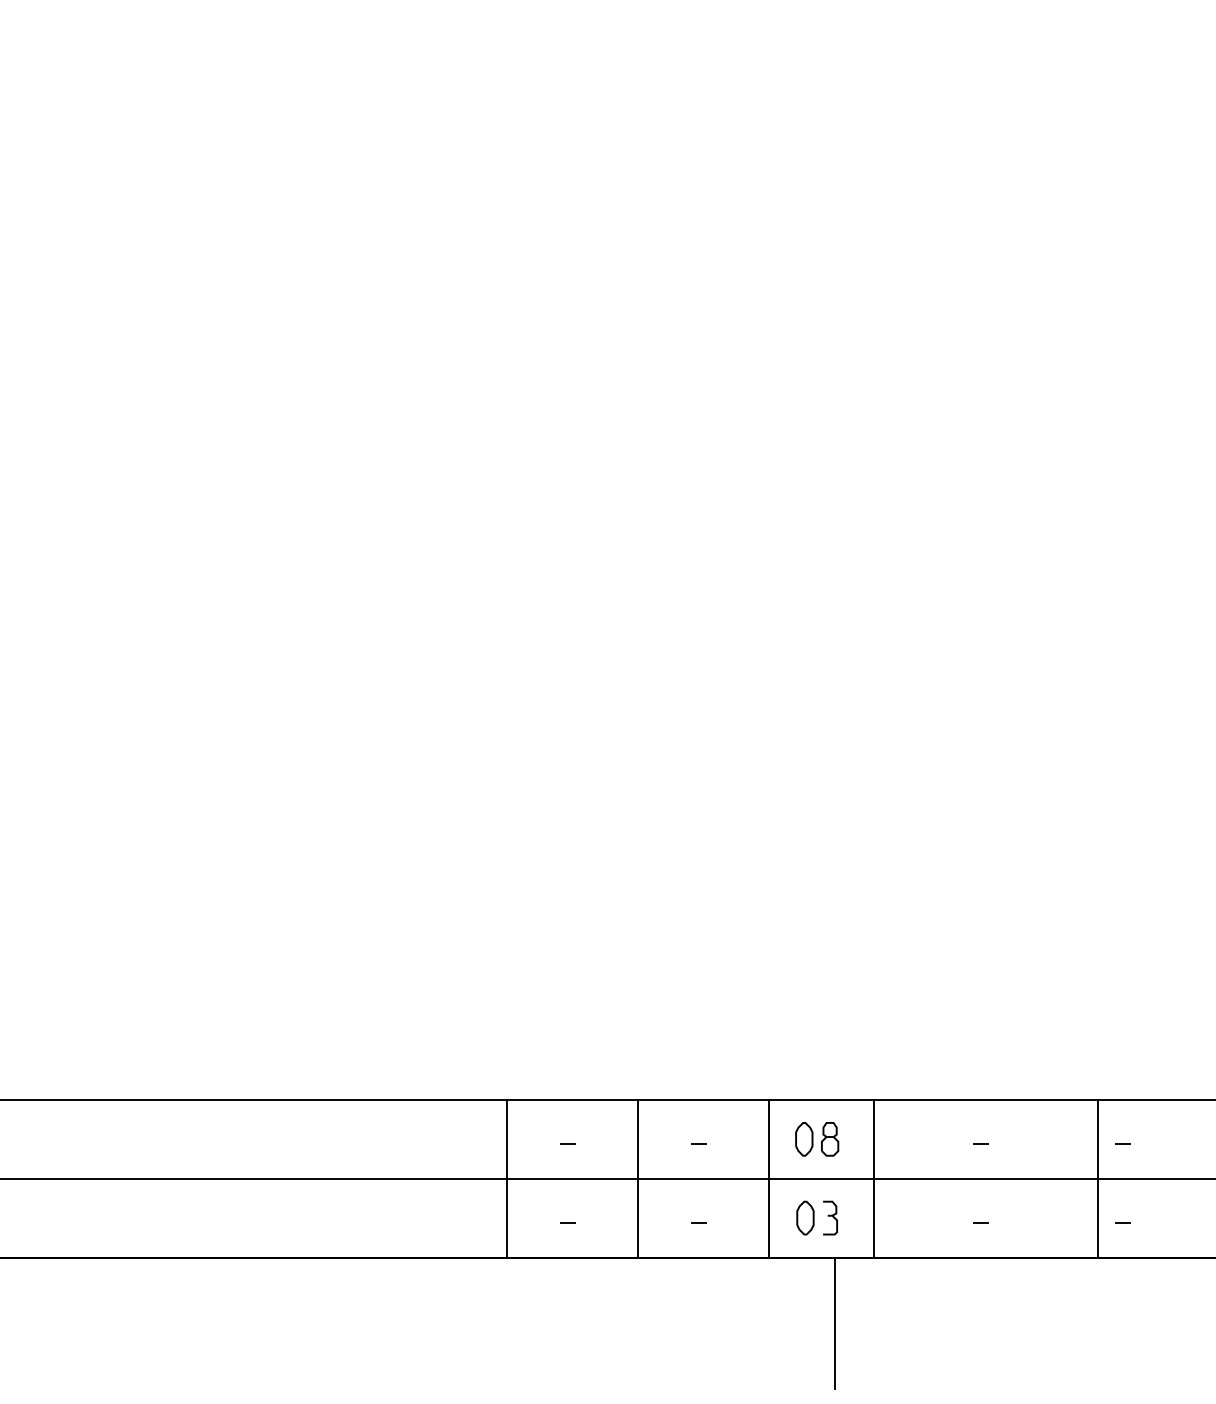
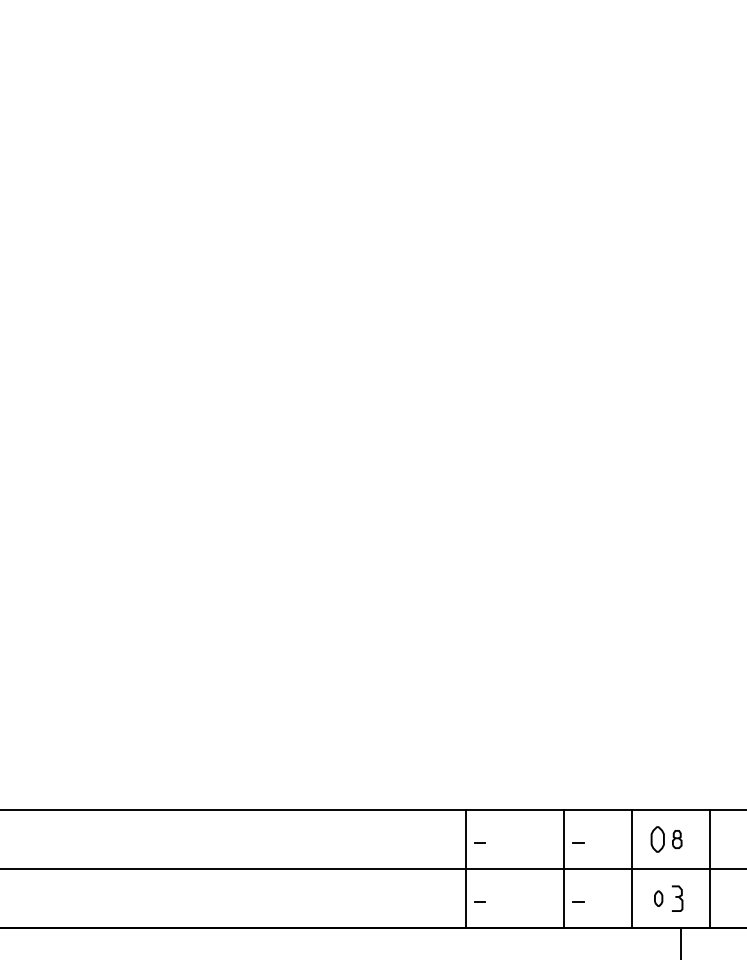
part: (830, 1139) -> (677, 839), size x0.7
line: (506, 1178) -> (465, 868), moved
line: (638, 1178) -> (564, 868), moved
part: (805, 1217) -> (658, 898), size x0.6

